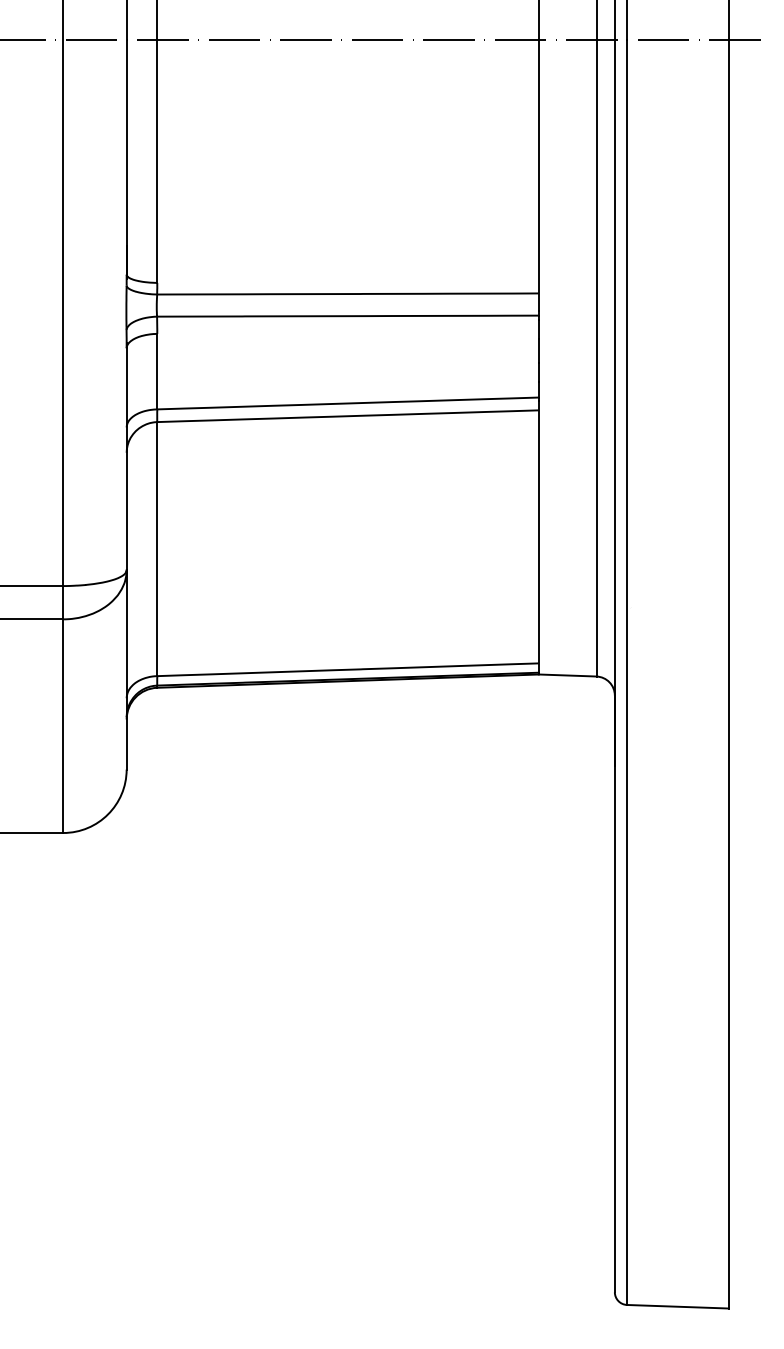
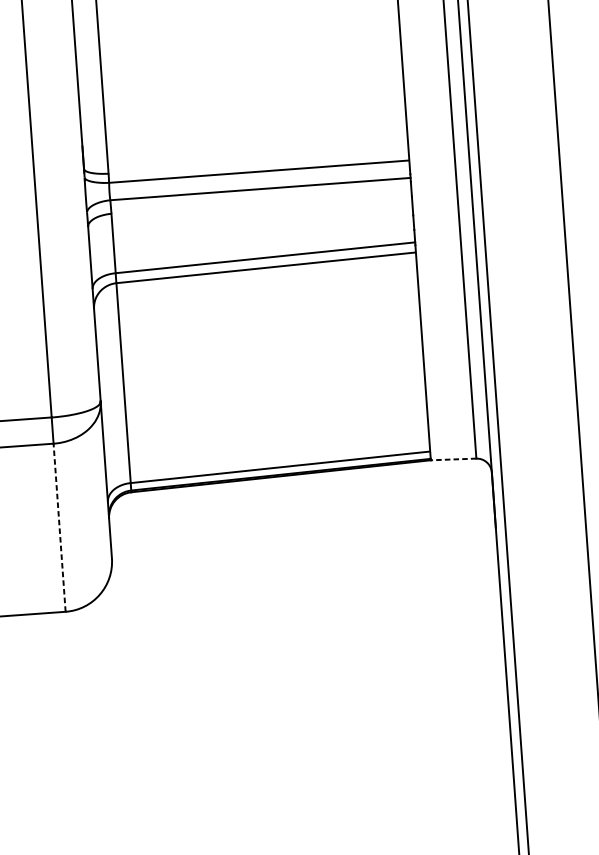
line: (567, 675) -> (453, 459), solid -> dashed
line: (63, 726) -> (59, 528), solid -> dashed

